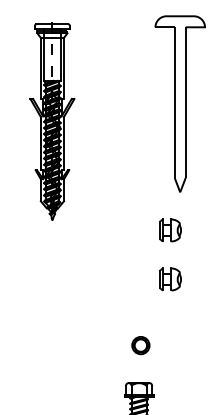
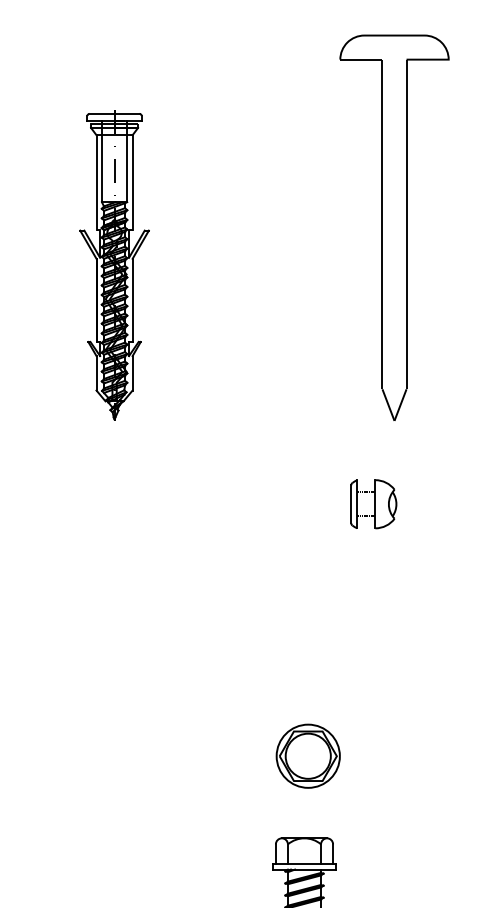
part: (51, 121) -> (112, 265), size x0.71
part: (170, 279) -> (373, 611), removed
part: (140, 345) -> (307, 756), size x1.67

